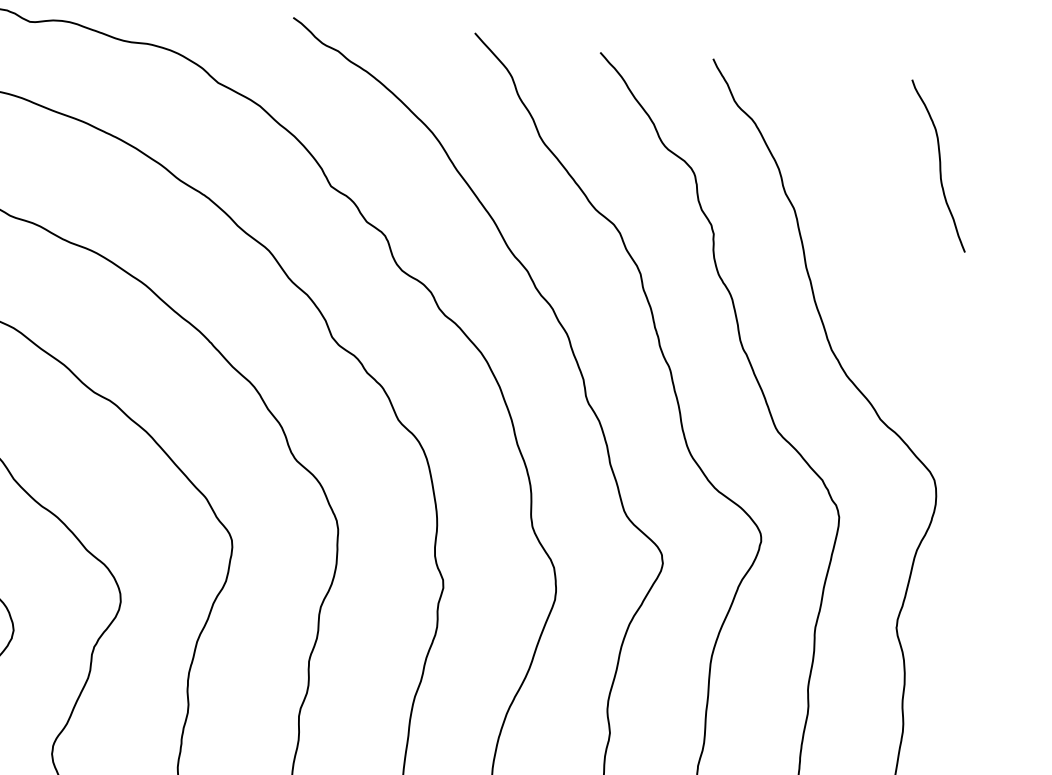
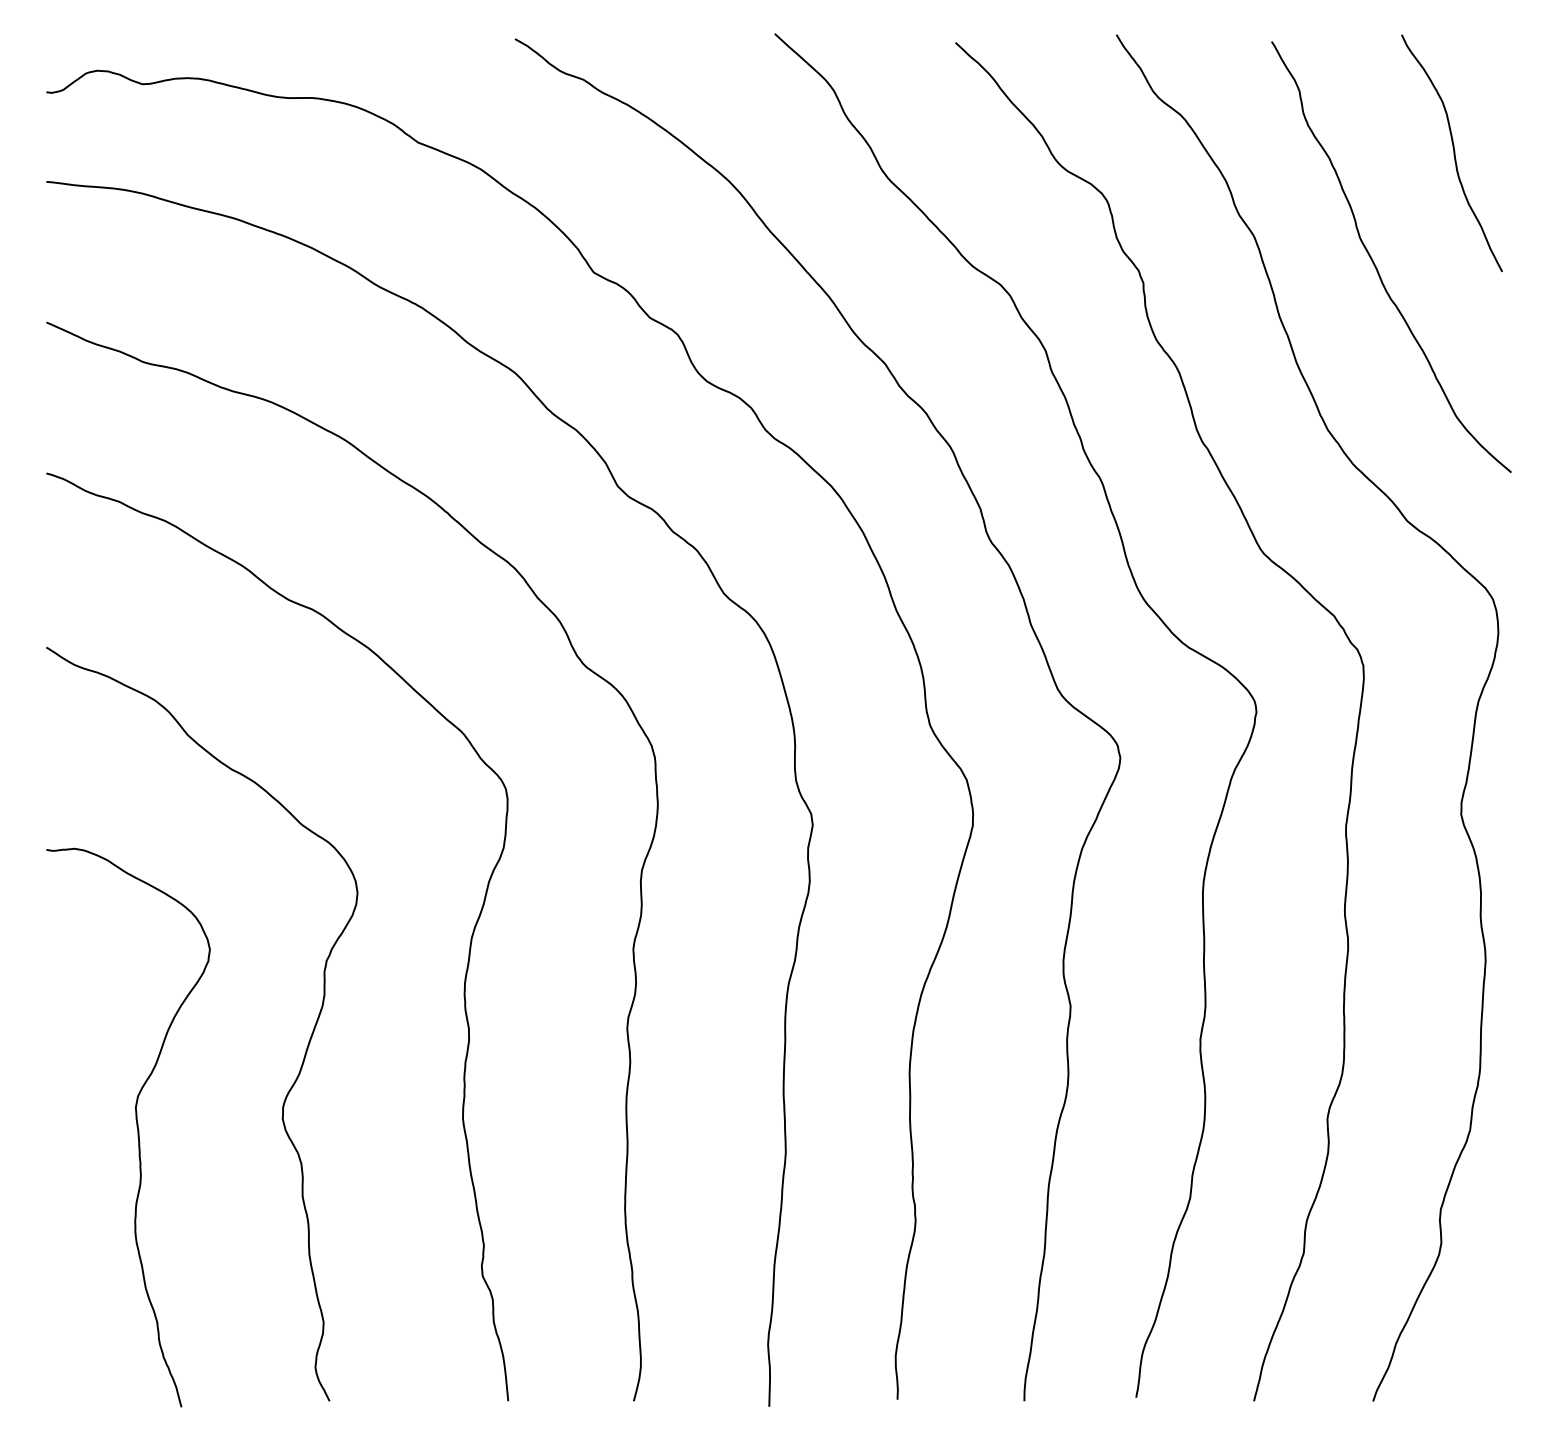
curve: (877, 238) -> (1375, 264), added

